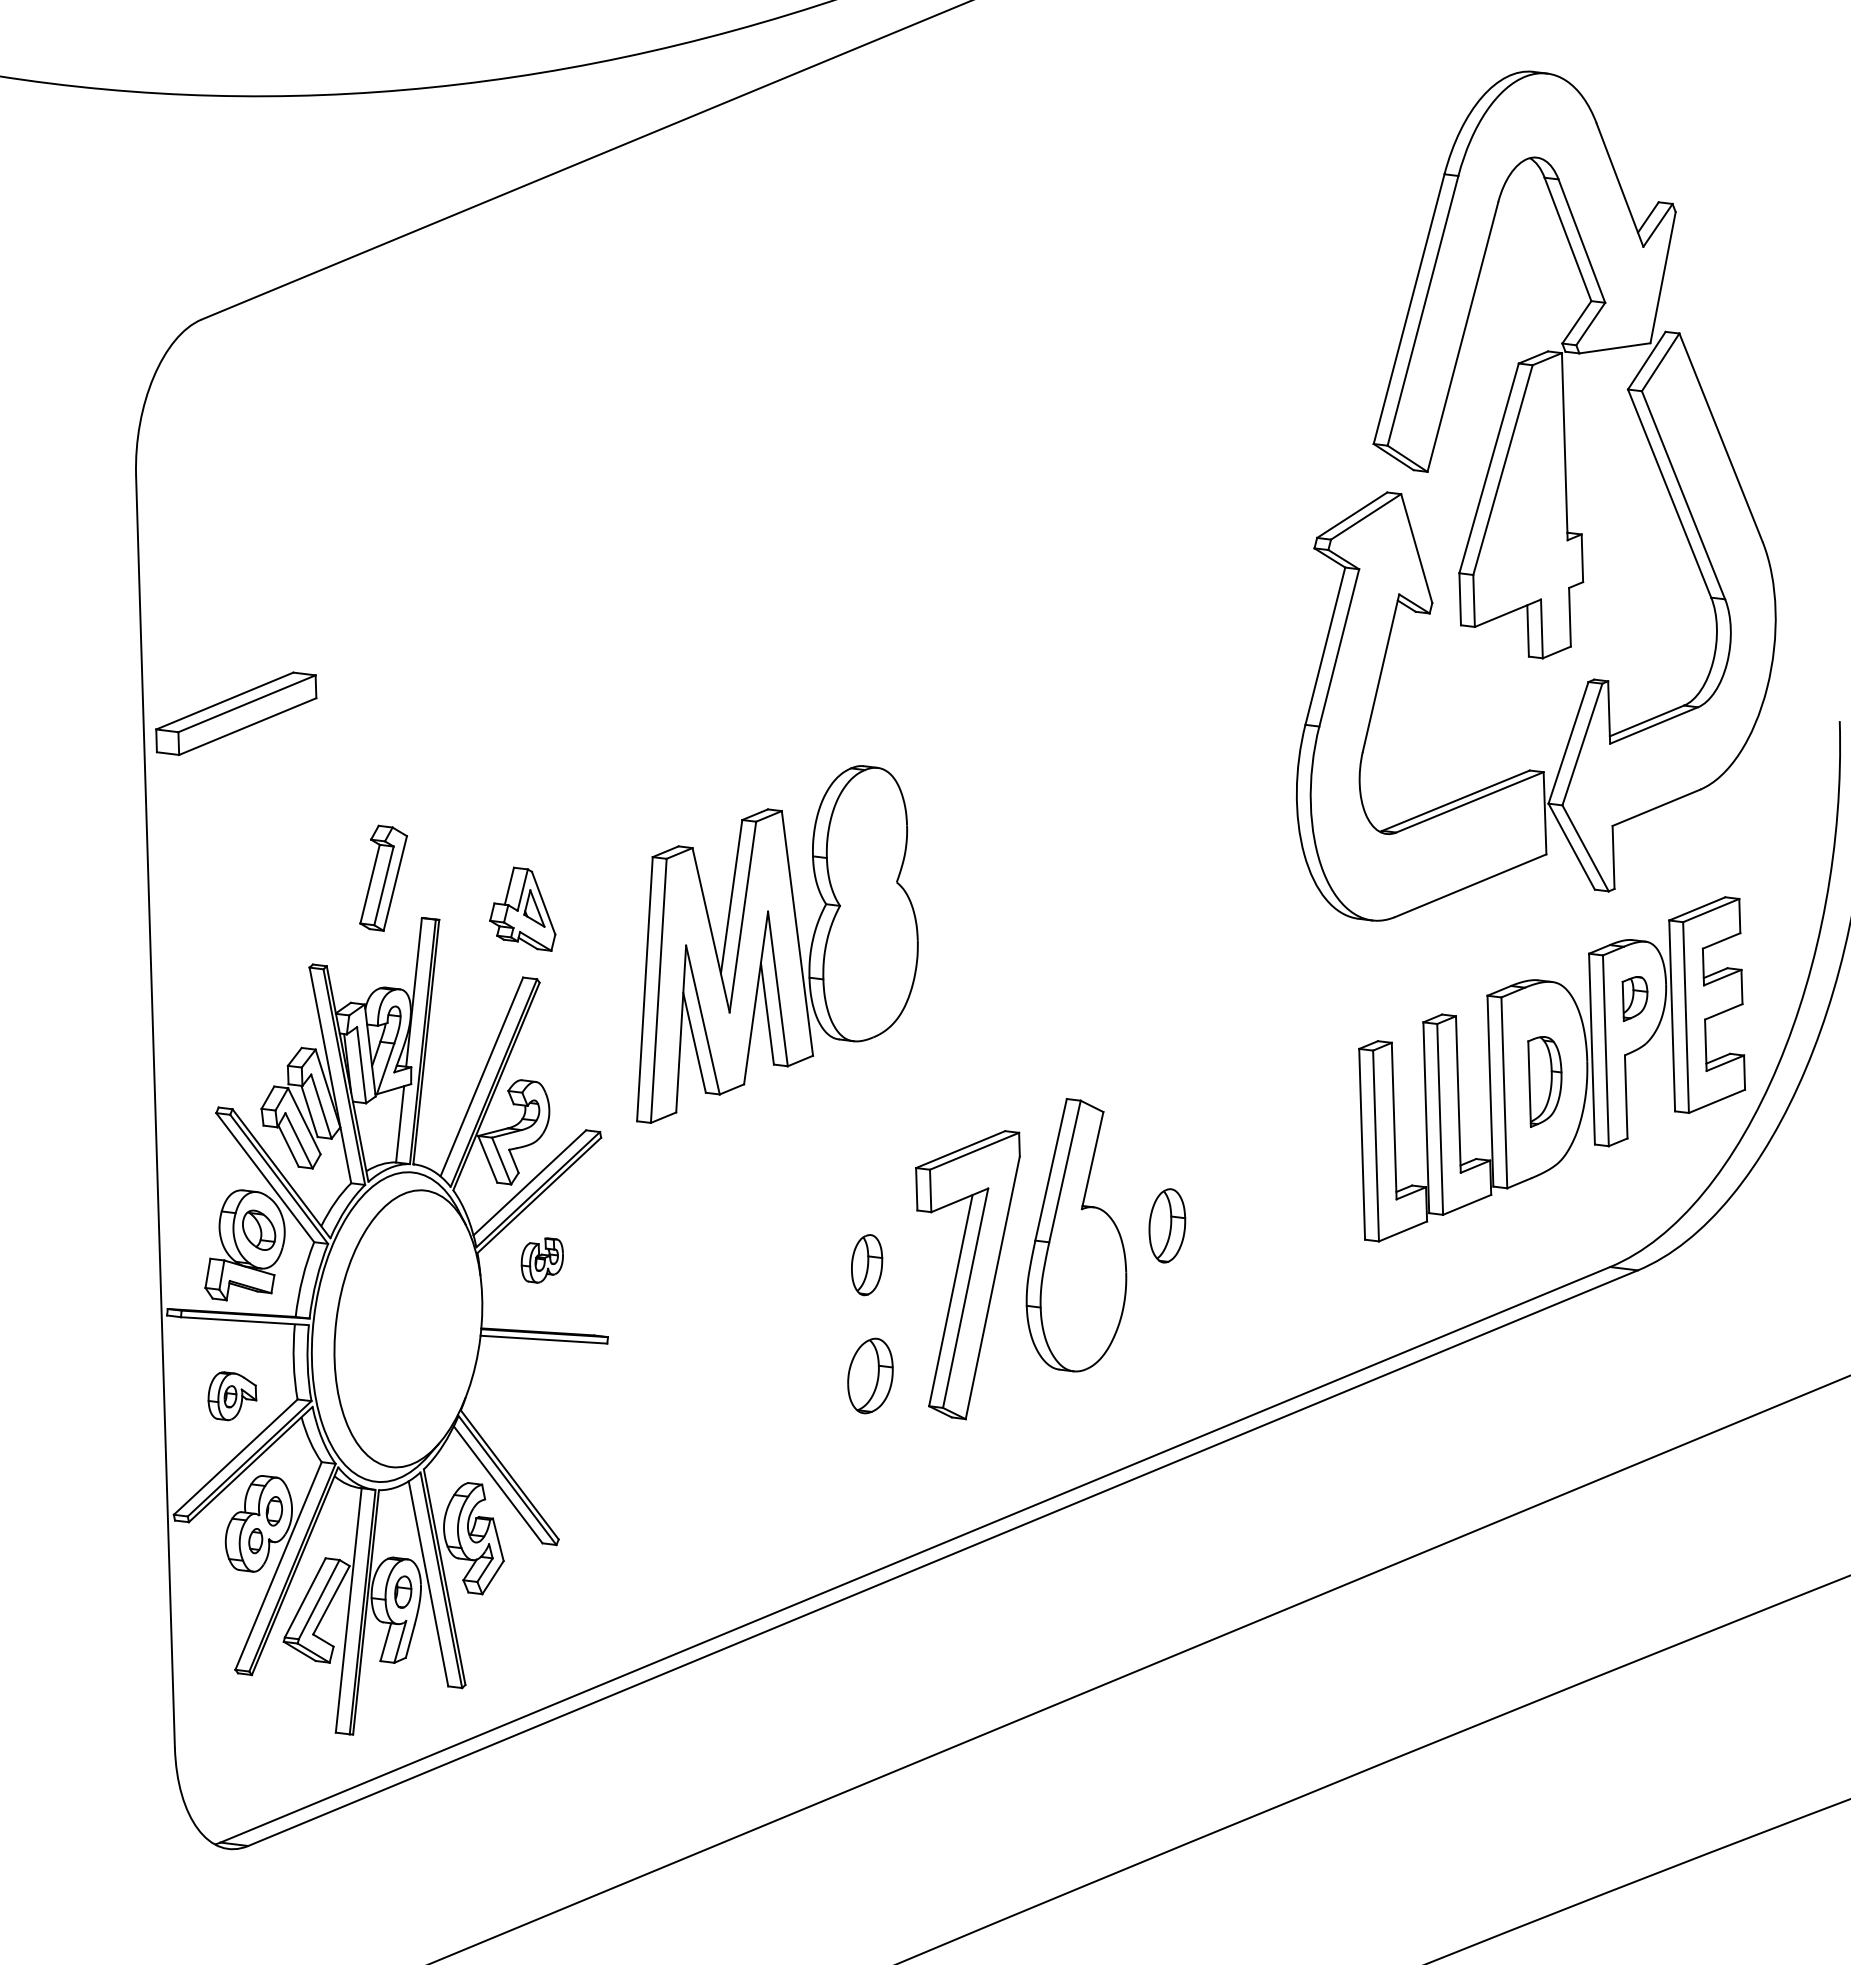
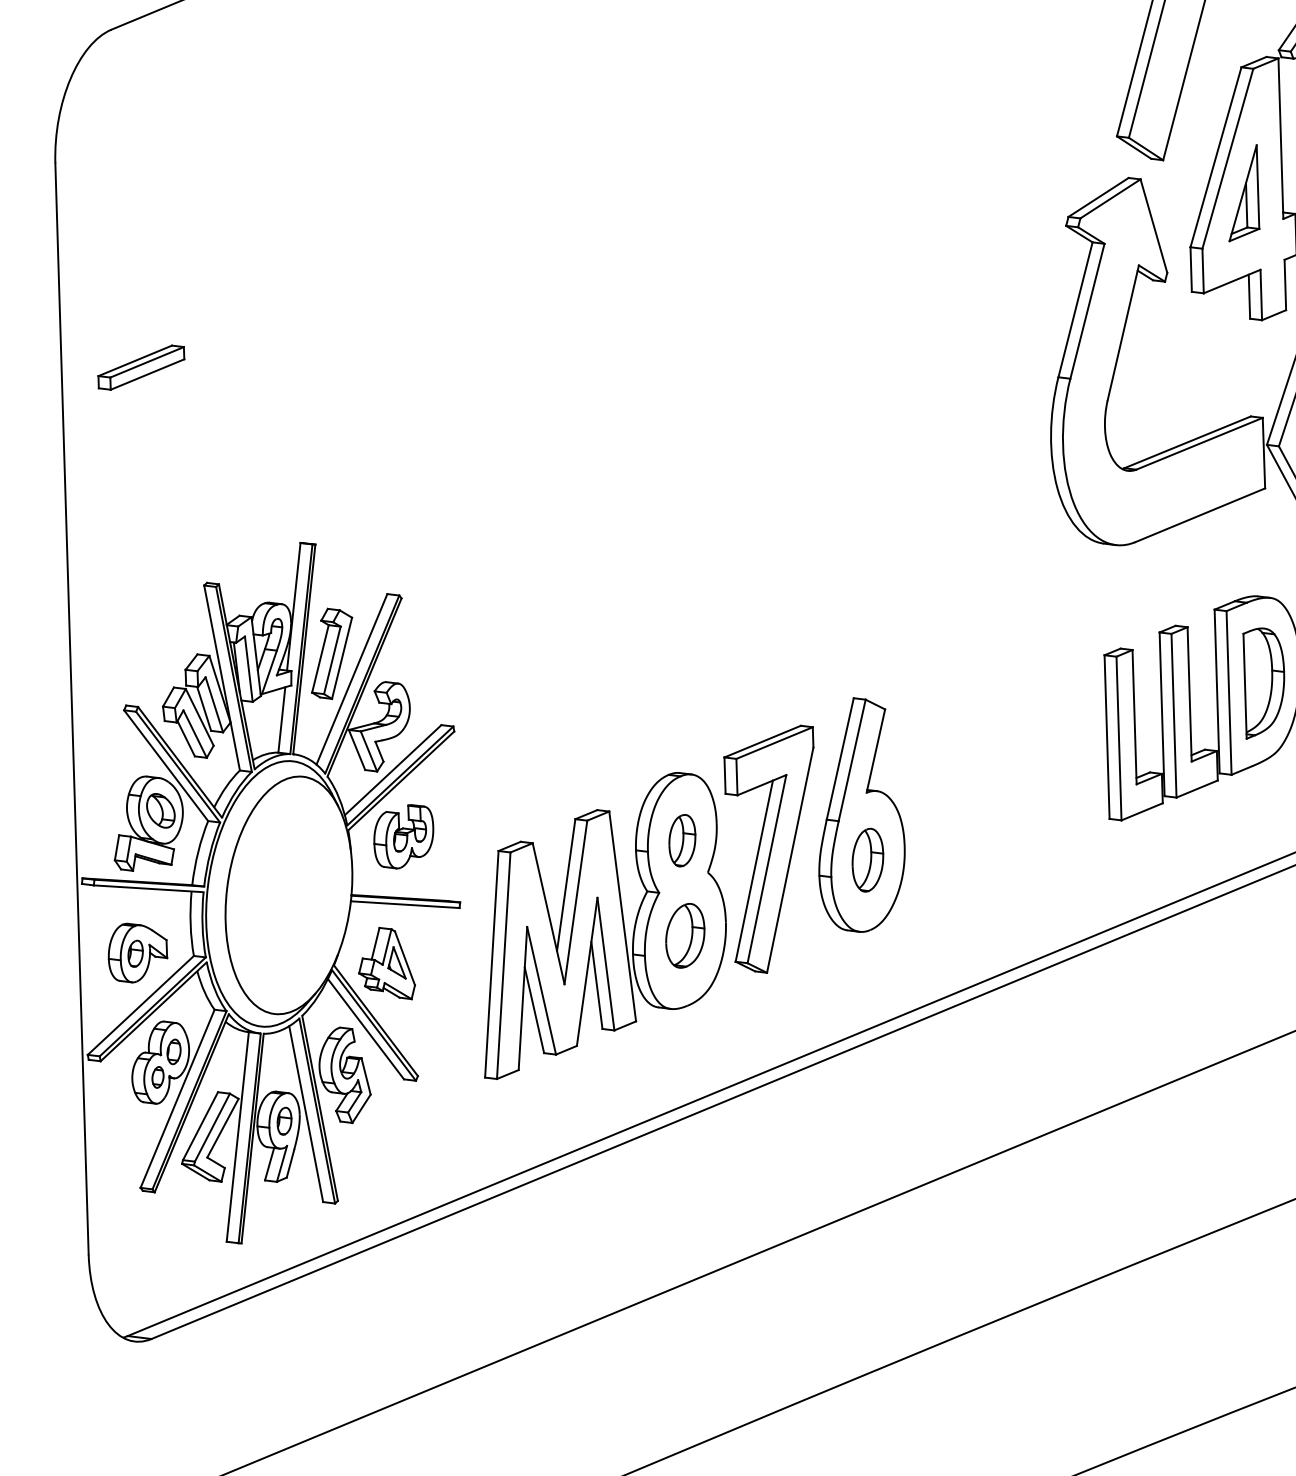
part: (1522, 510) -> (1244, 193), added
part: (236, 713) -> (141, 367), size x0.62
part: (383, 877) -> (331, 653), moved
part: (522, 908) -> (386, 962), moved
part: (777, 944) -> (605, 925), moved
part: (1544, 1081) -> (1263, 683), size x1.43
part: (1167, 1225) -> (868, 859), moved
part: (542, 1260) -> (403, 836), size x1.67
part: (232, 1396) -> (138, 953), size x1.43

